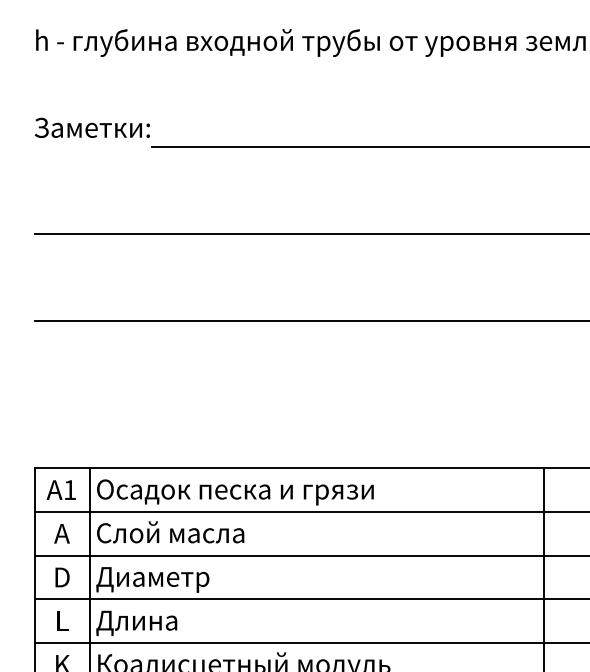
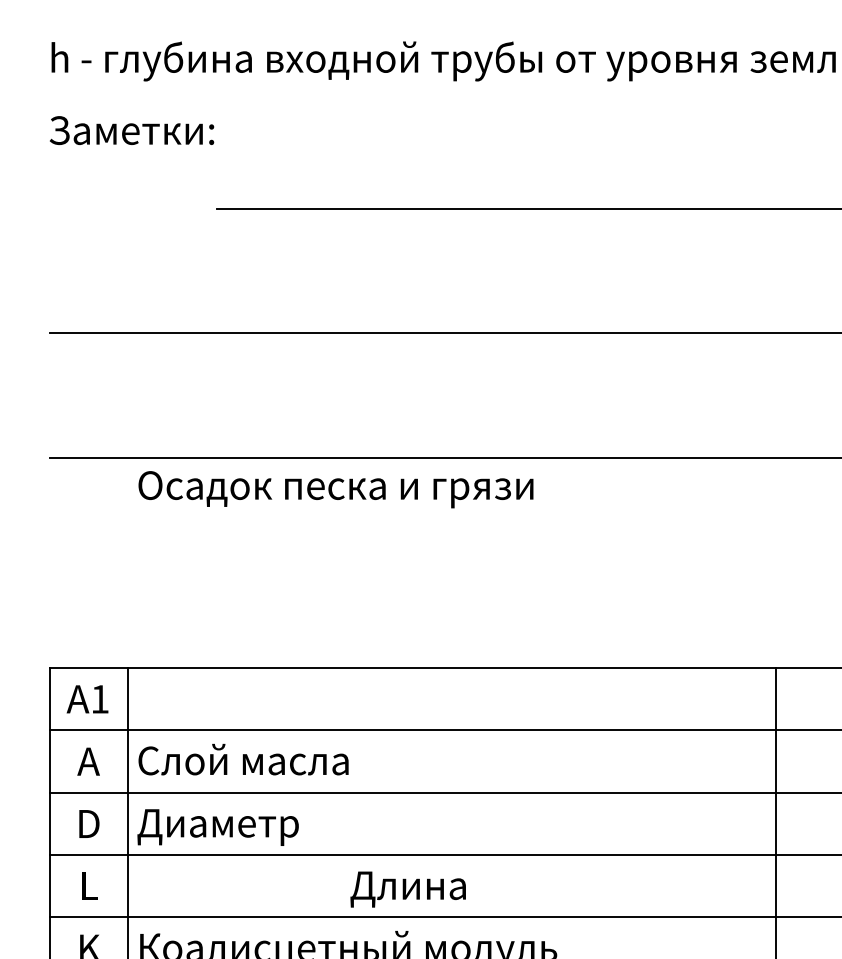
text: (92, 127) -> (132, 130), moved
text: (235, 492) -> (335, 489), moved
text: (136, 623) -> (407, 889), moved

